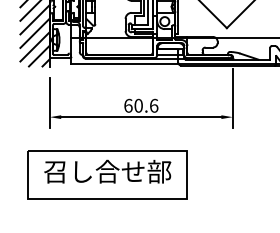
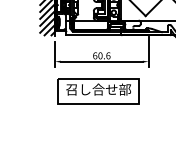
part: (107, 175) -> (98, 91), moved

